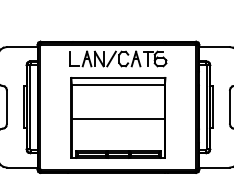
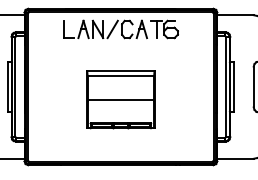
part: (118, 117) -> (120, 99), size x0.6

